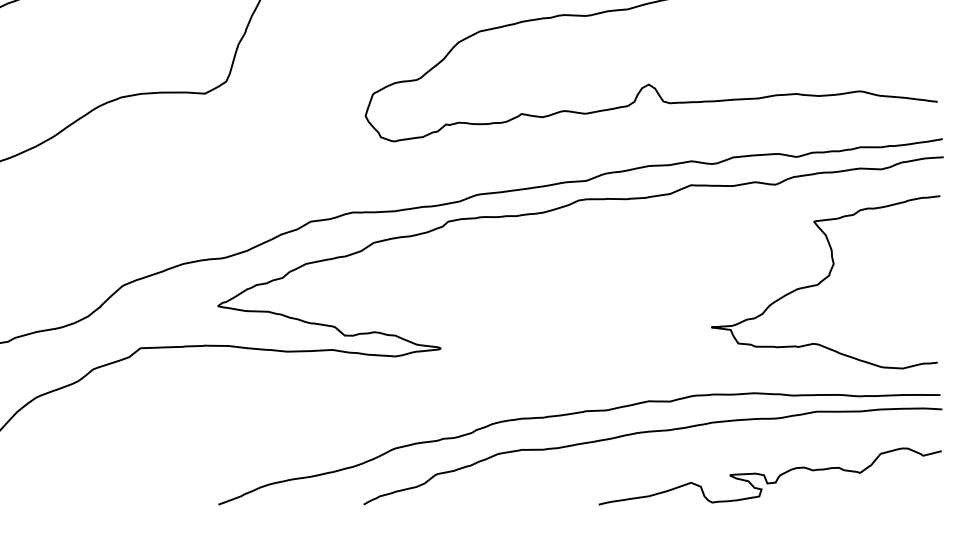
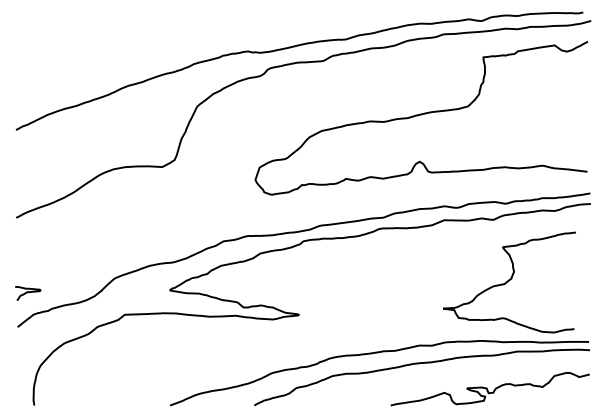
curve: (825, 280) -> (509, 281), moved

